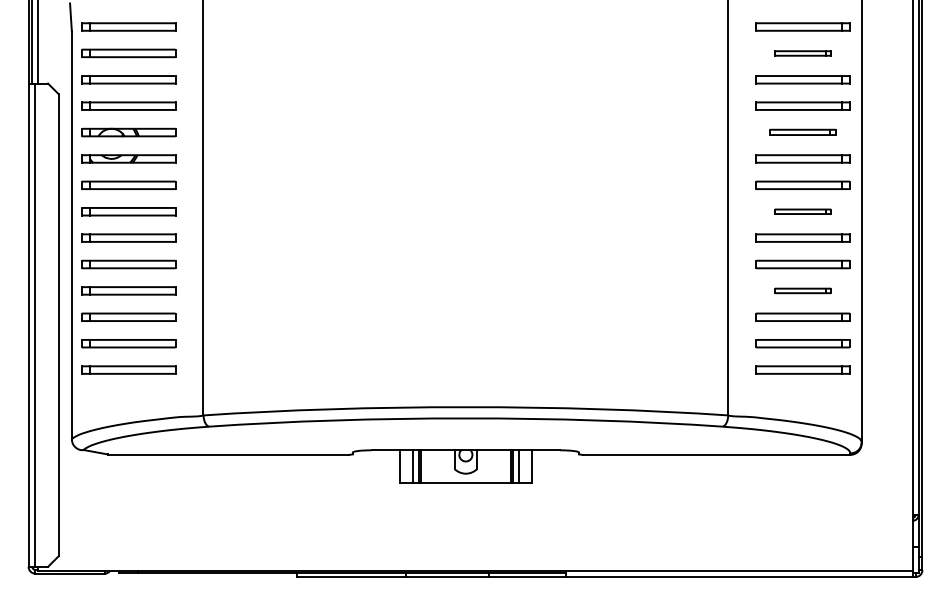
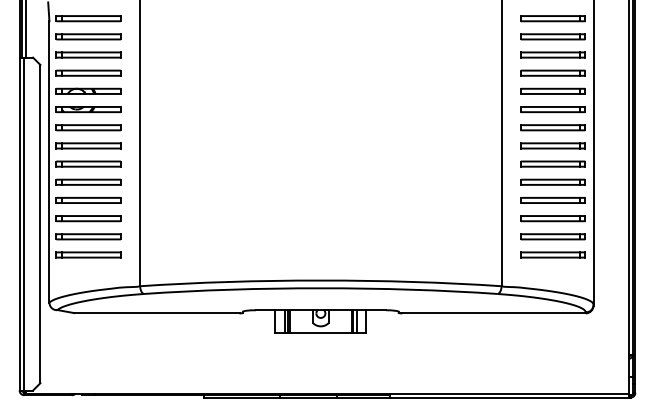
part: (802, 52) -> (552, 36), size x1.67
part: (802, 131) -> (552, 90), size x1.43
part: (802, 211) -> (552, 145), size x1.67
part: (802, 290) -> (552, 200), size x1.67

